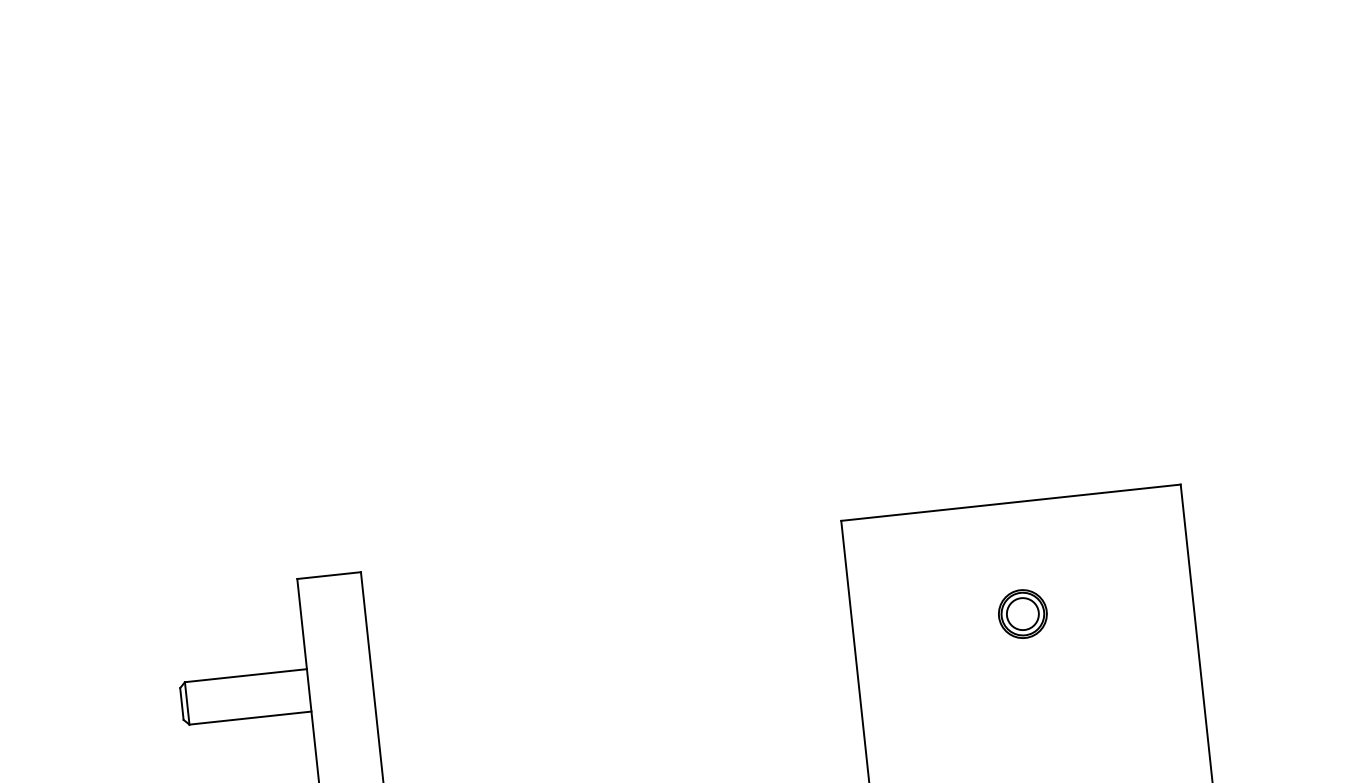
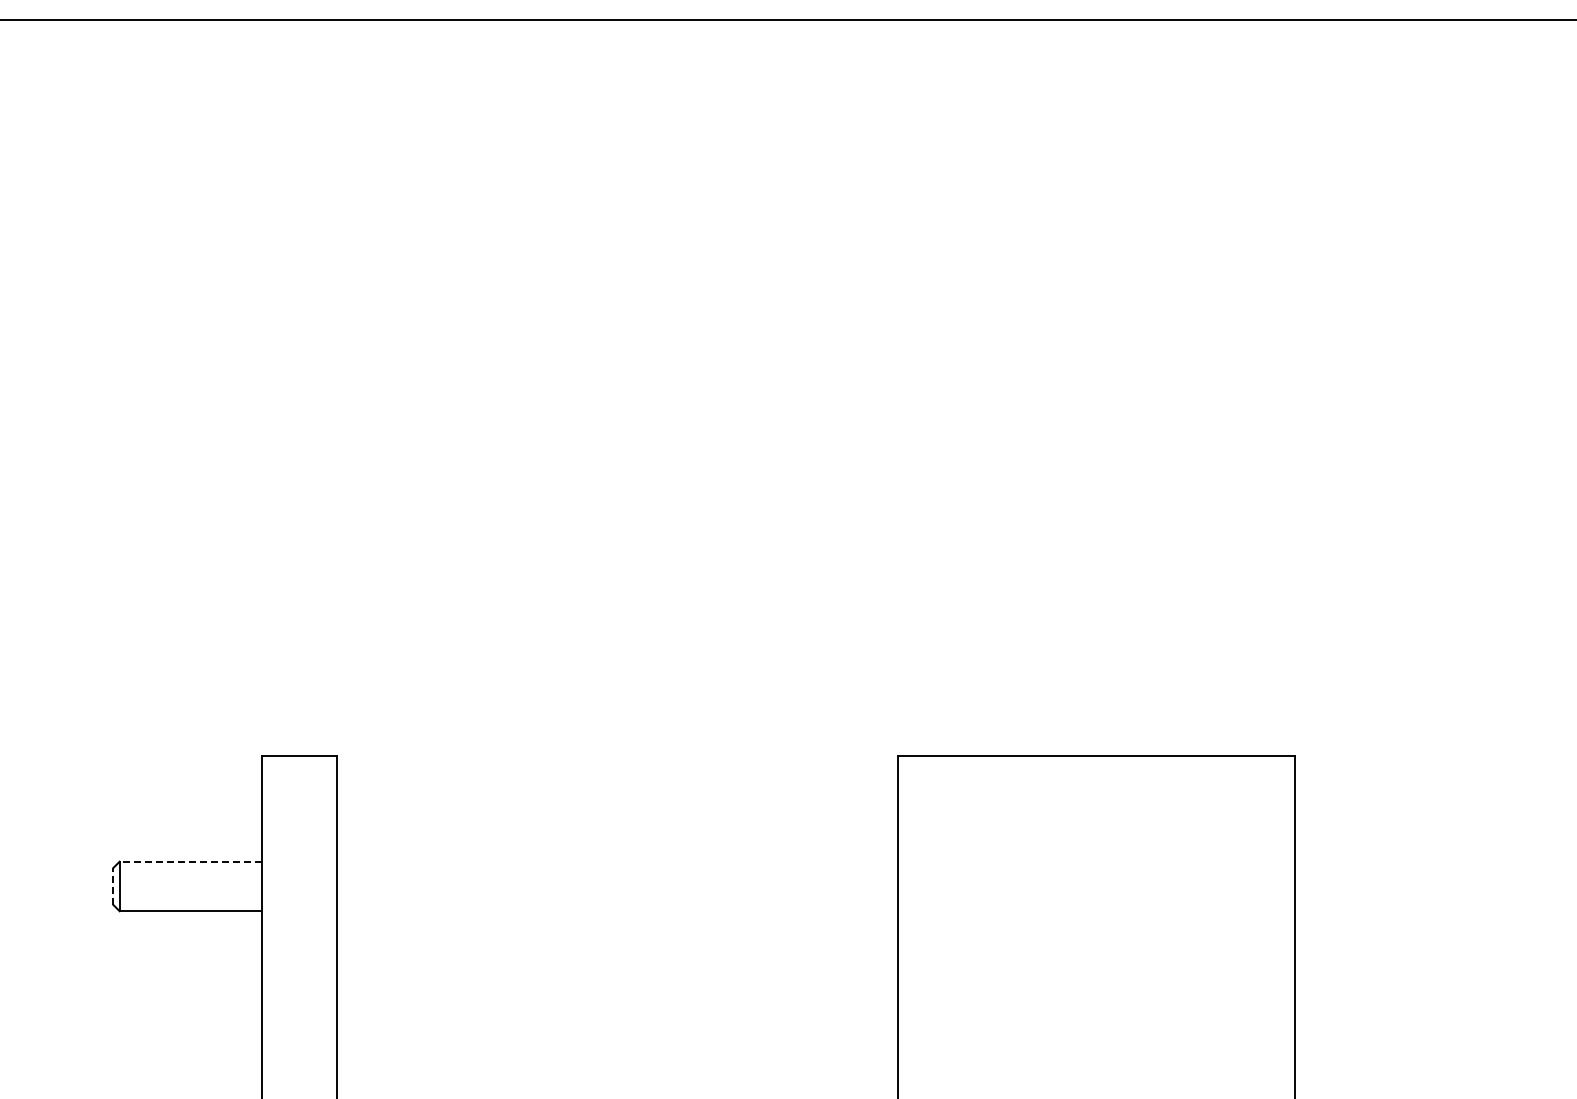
part: (1022, 614) -> (1095, 886), removed
line: (245, 675) -> (190, 861), solid -> dashed
line: (181, 704) -> (113, 886), solid -> dashed

